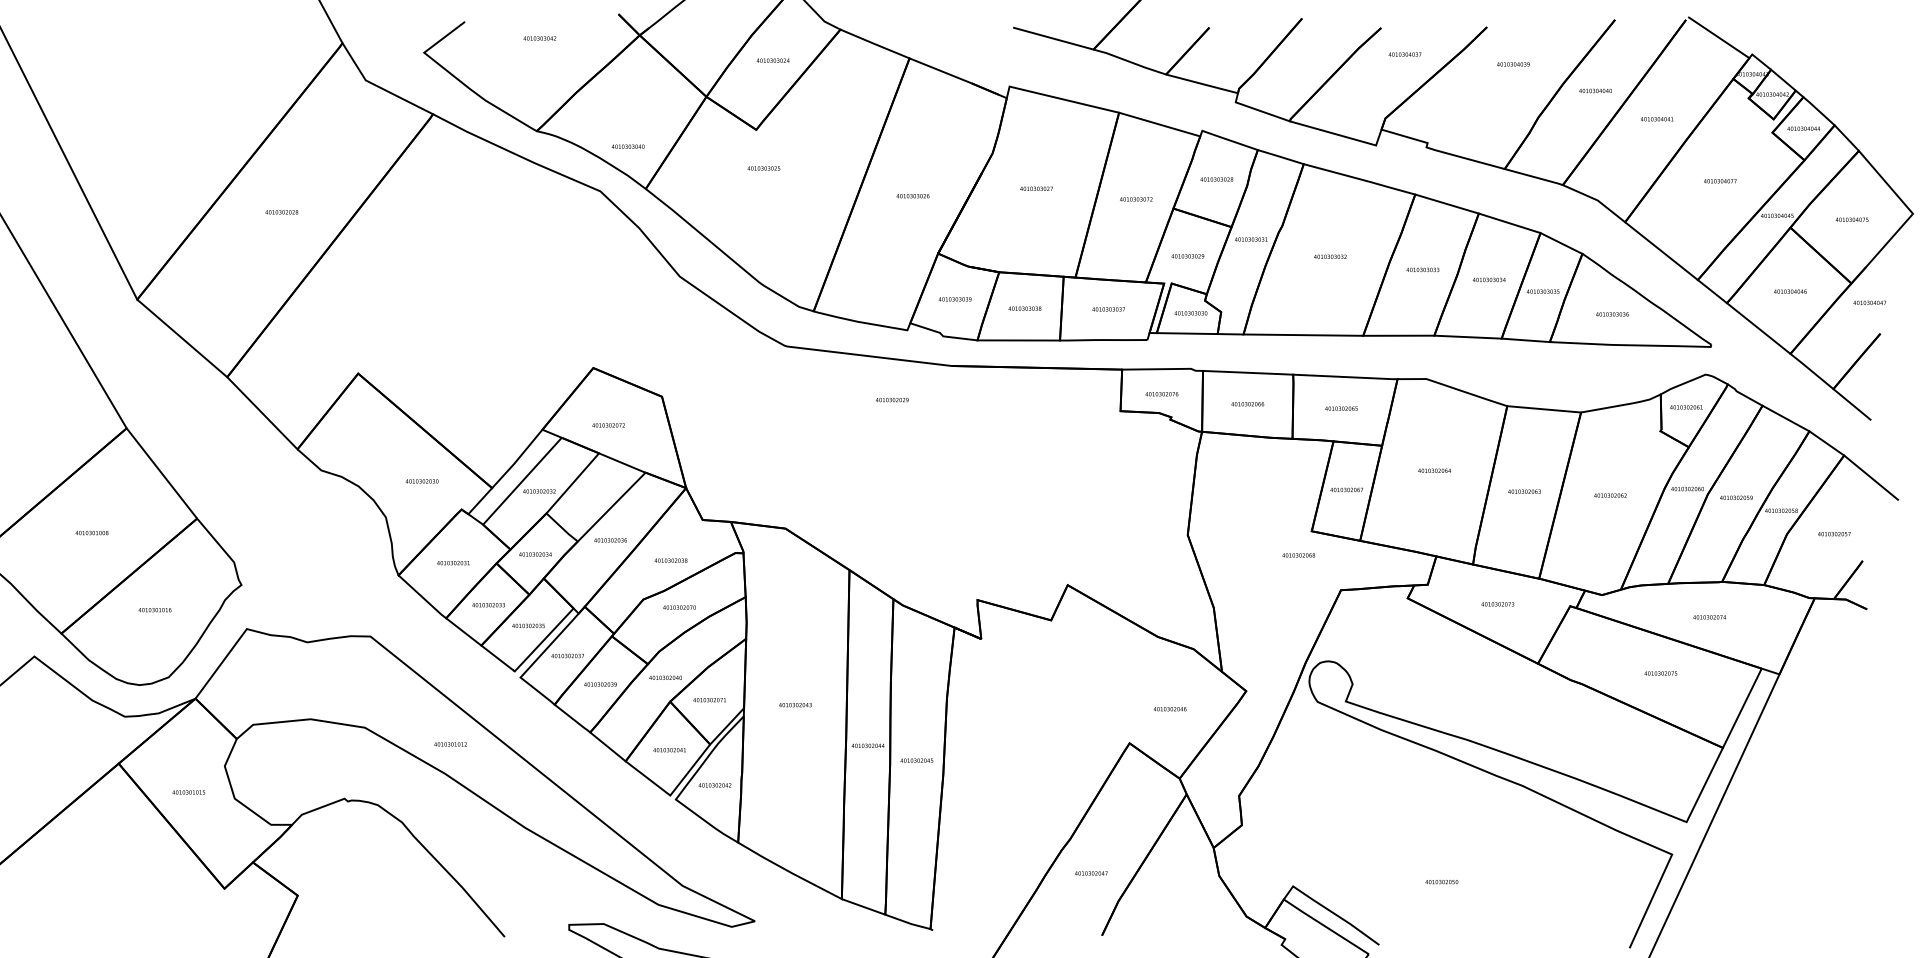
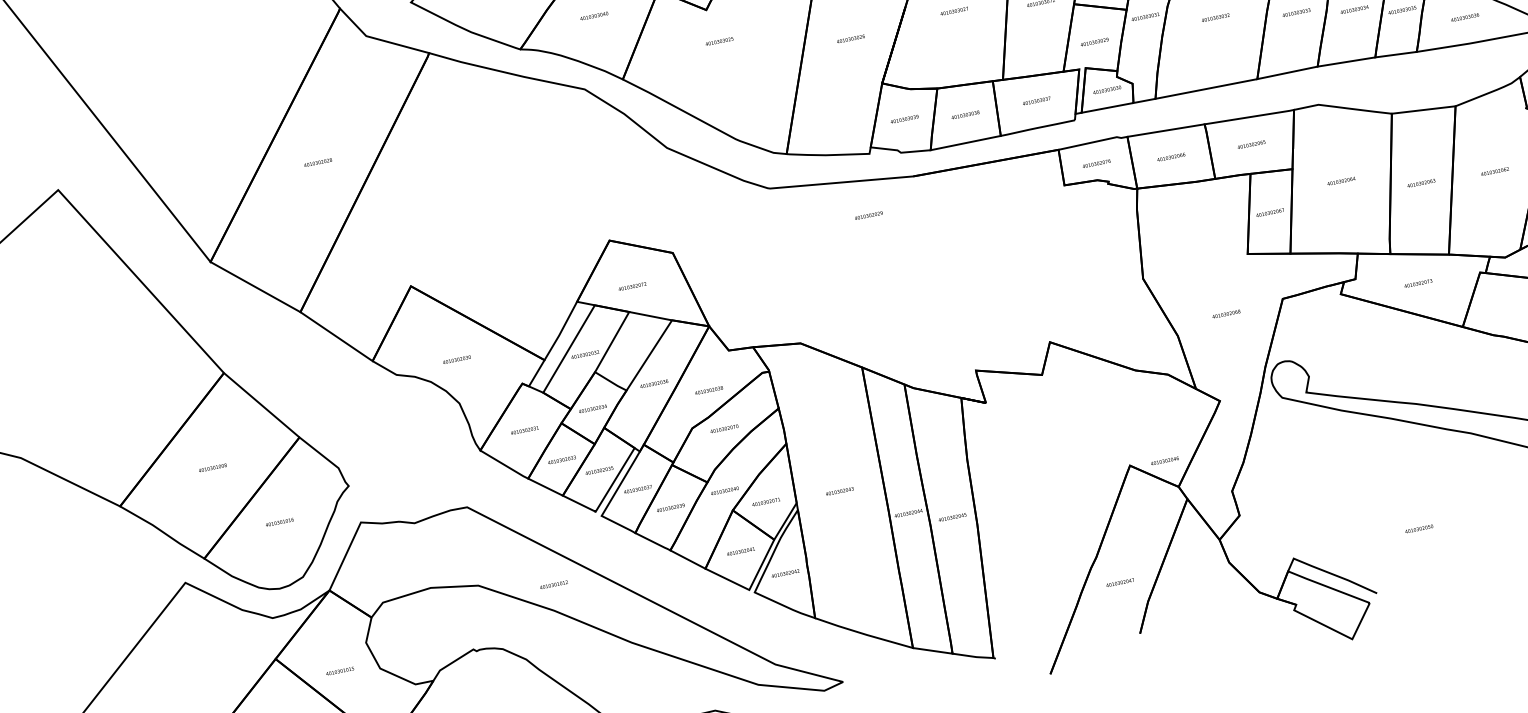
text: (627, 146) -> (593, 16), moved
text: (421, 481) -> (456, 360), moved
text: (1298, 555) -> (1226, 314), moved
text: (1169, 709) -> (1164, 461), moved

